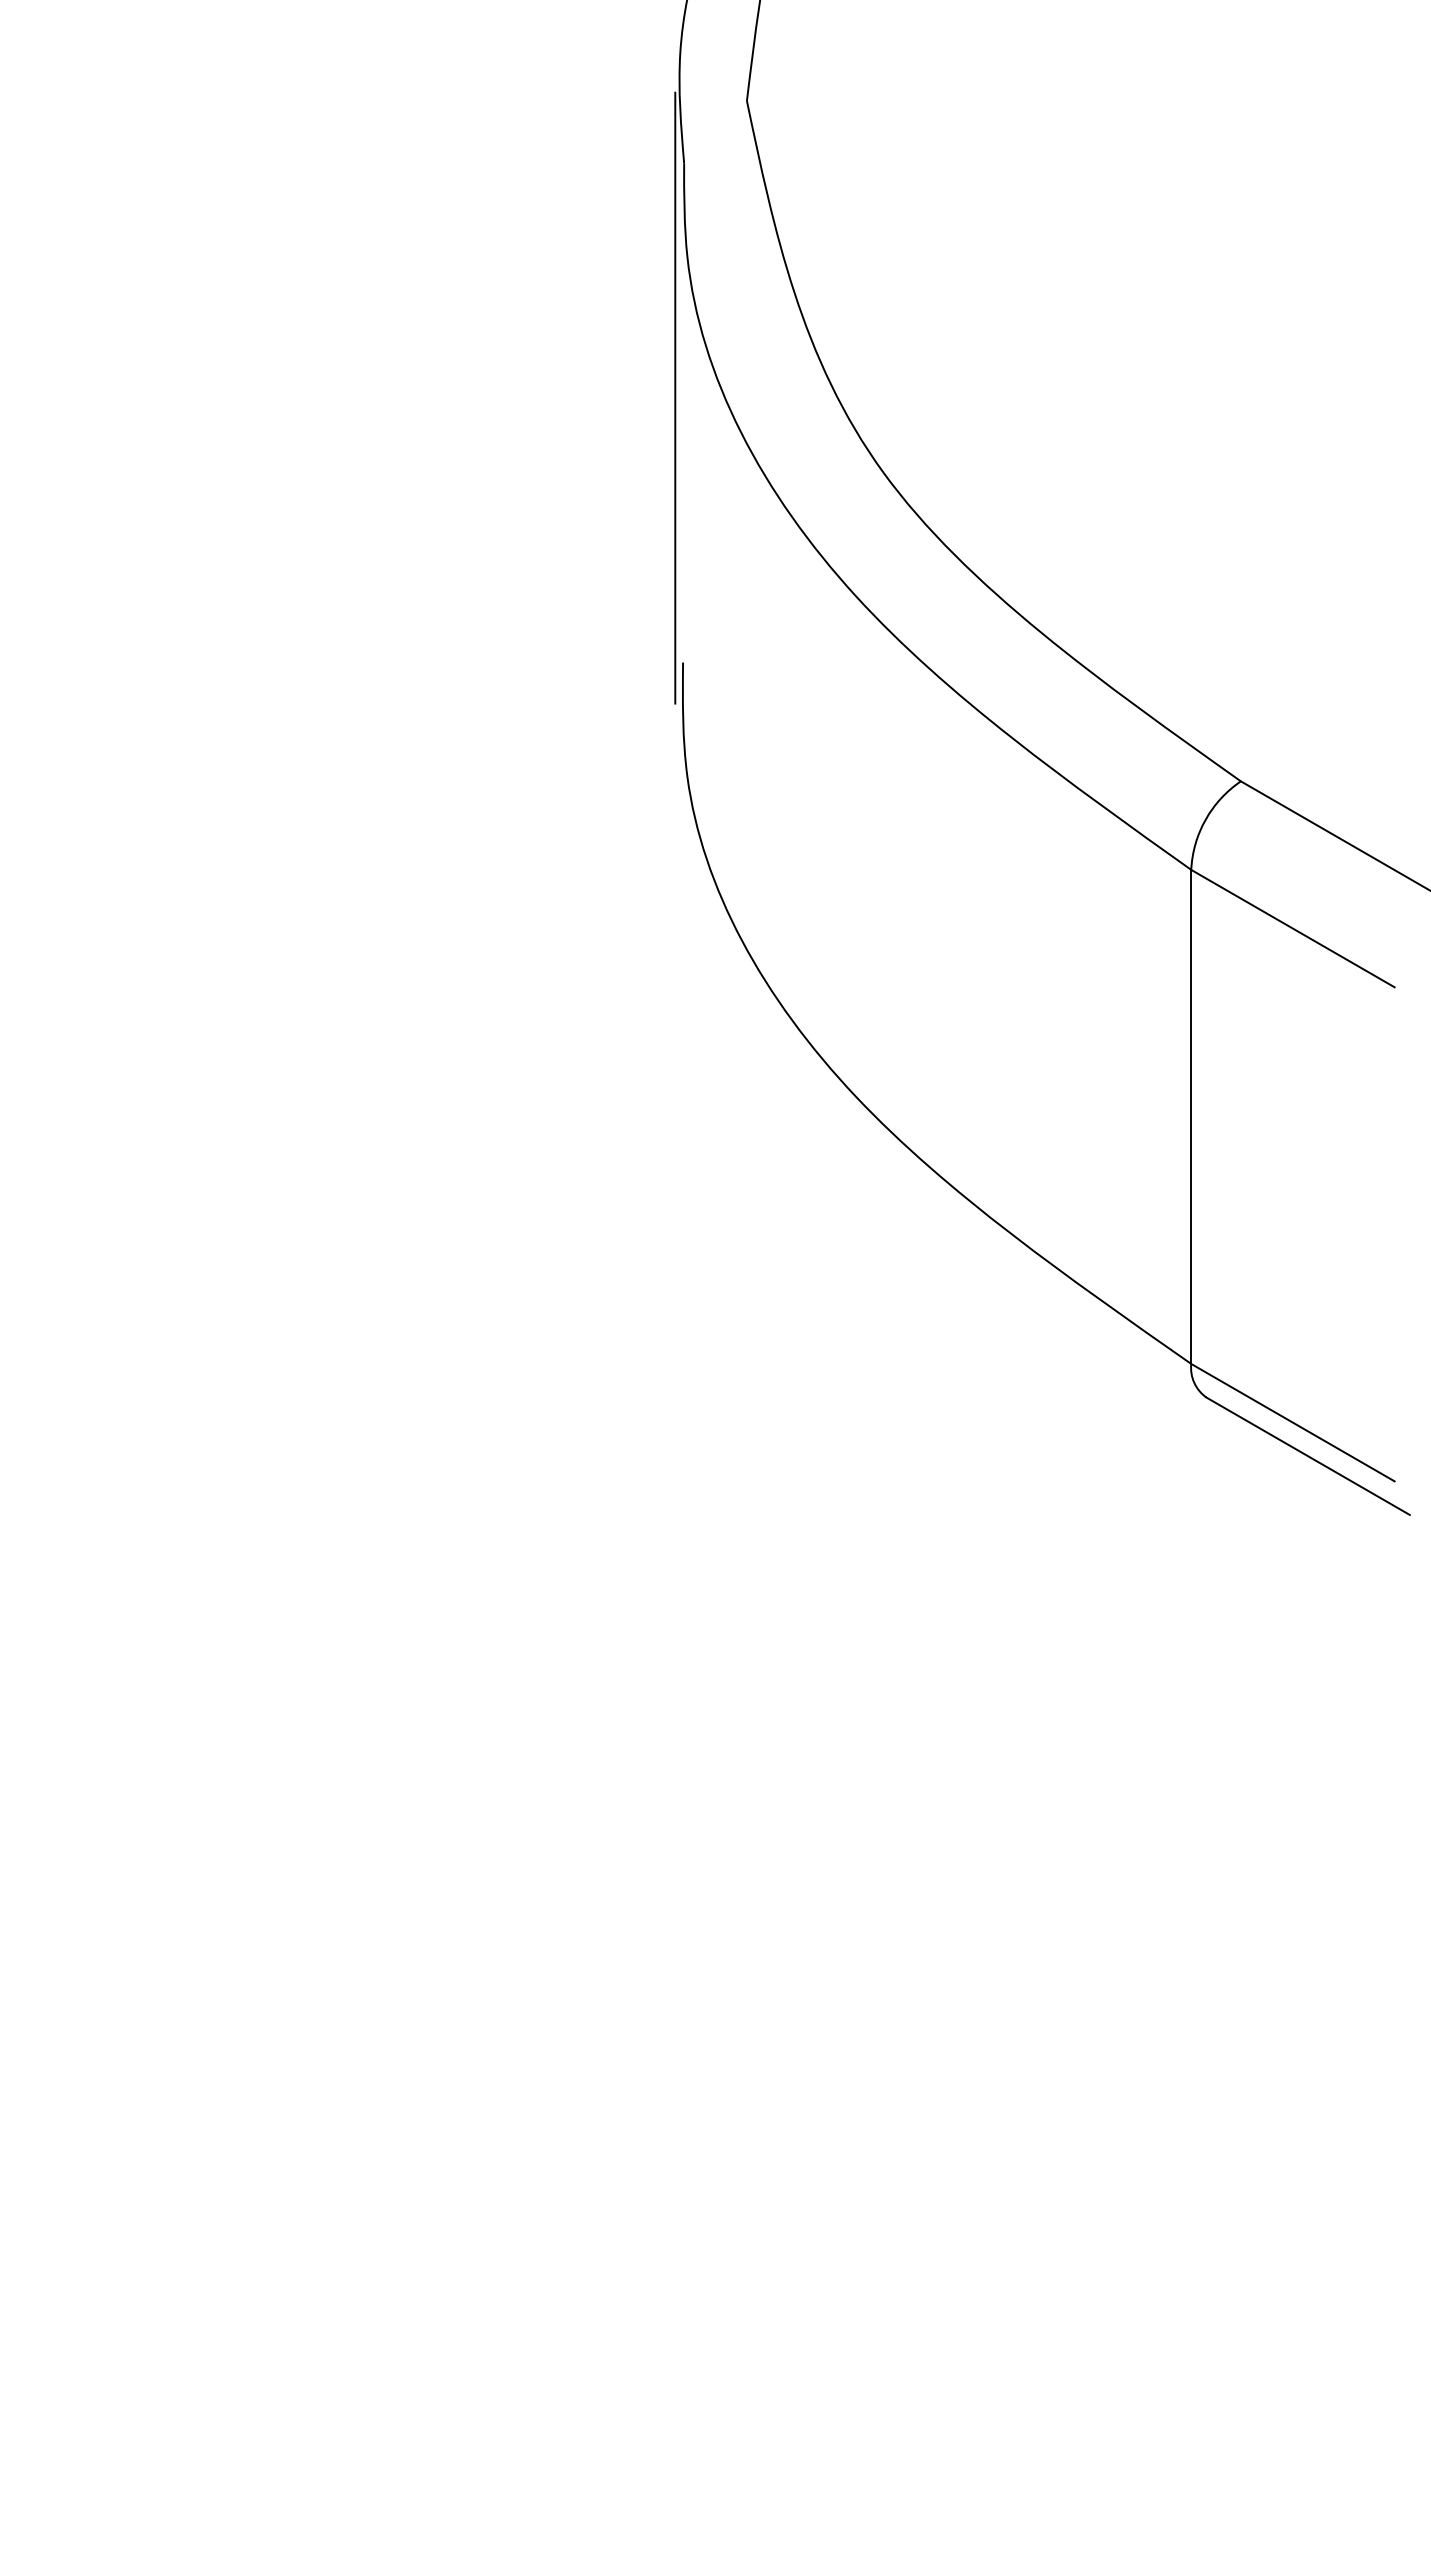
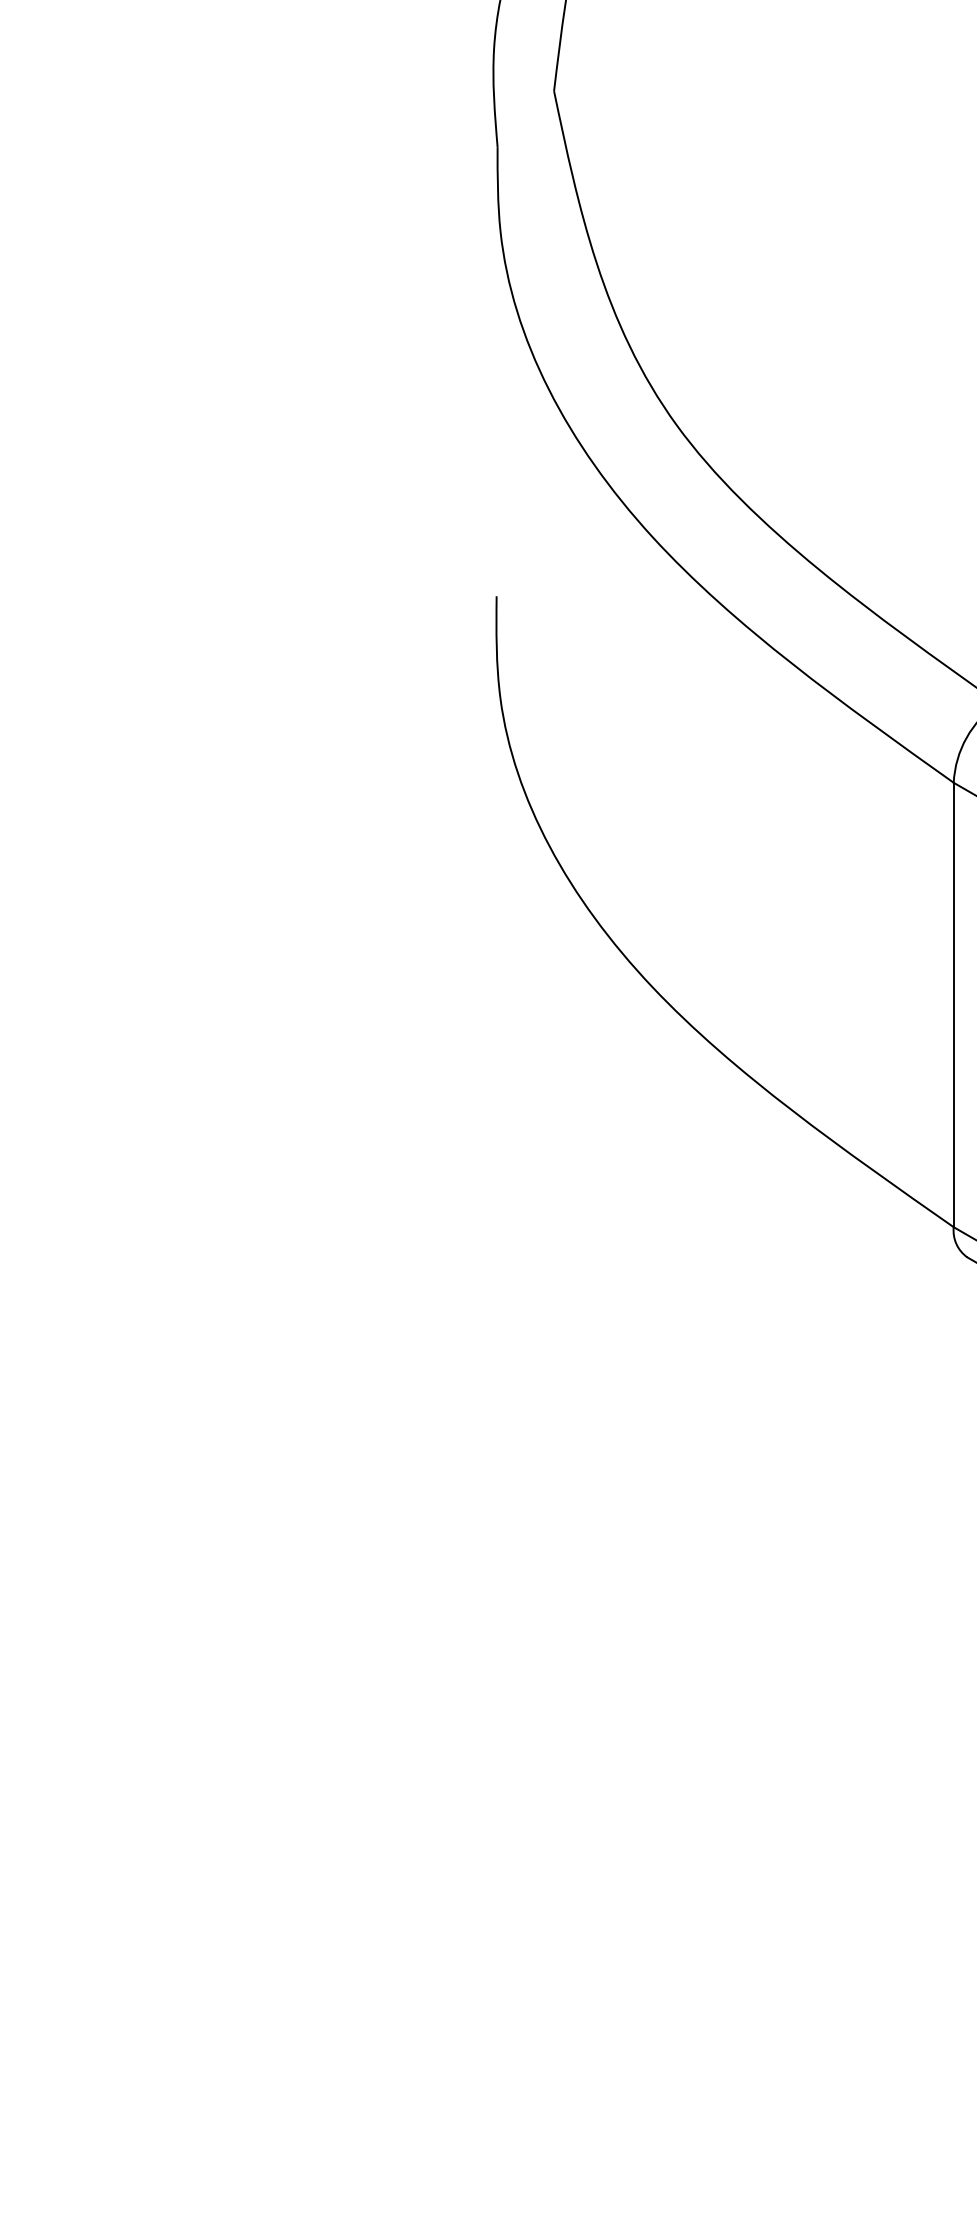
line: (675, 397) -> (489, 357), removed

